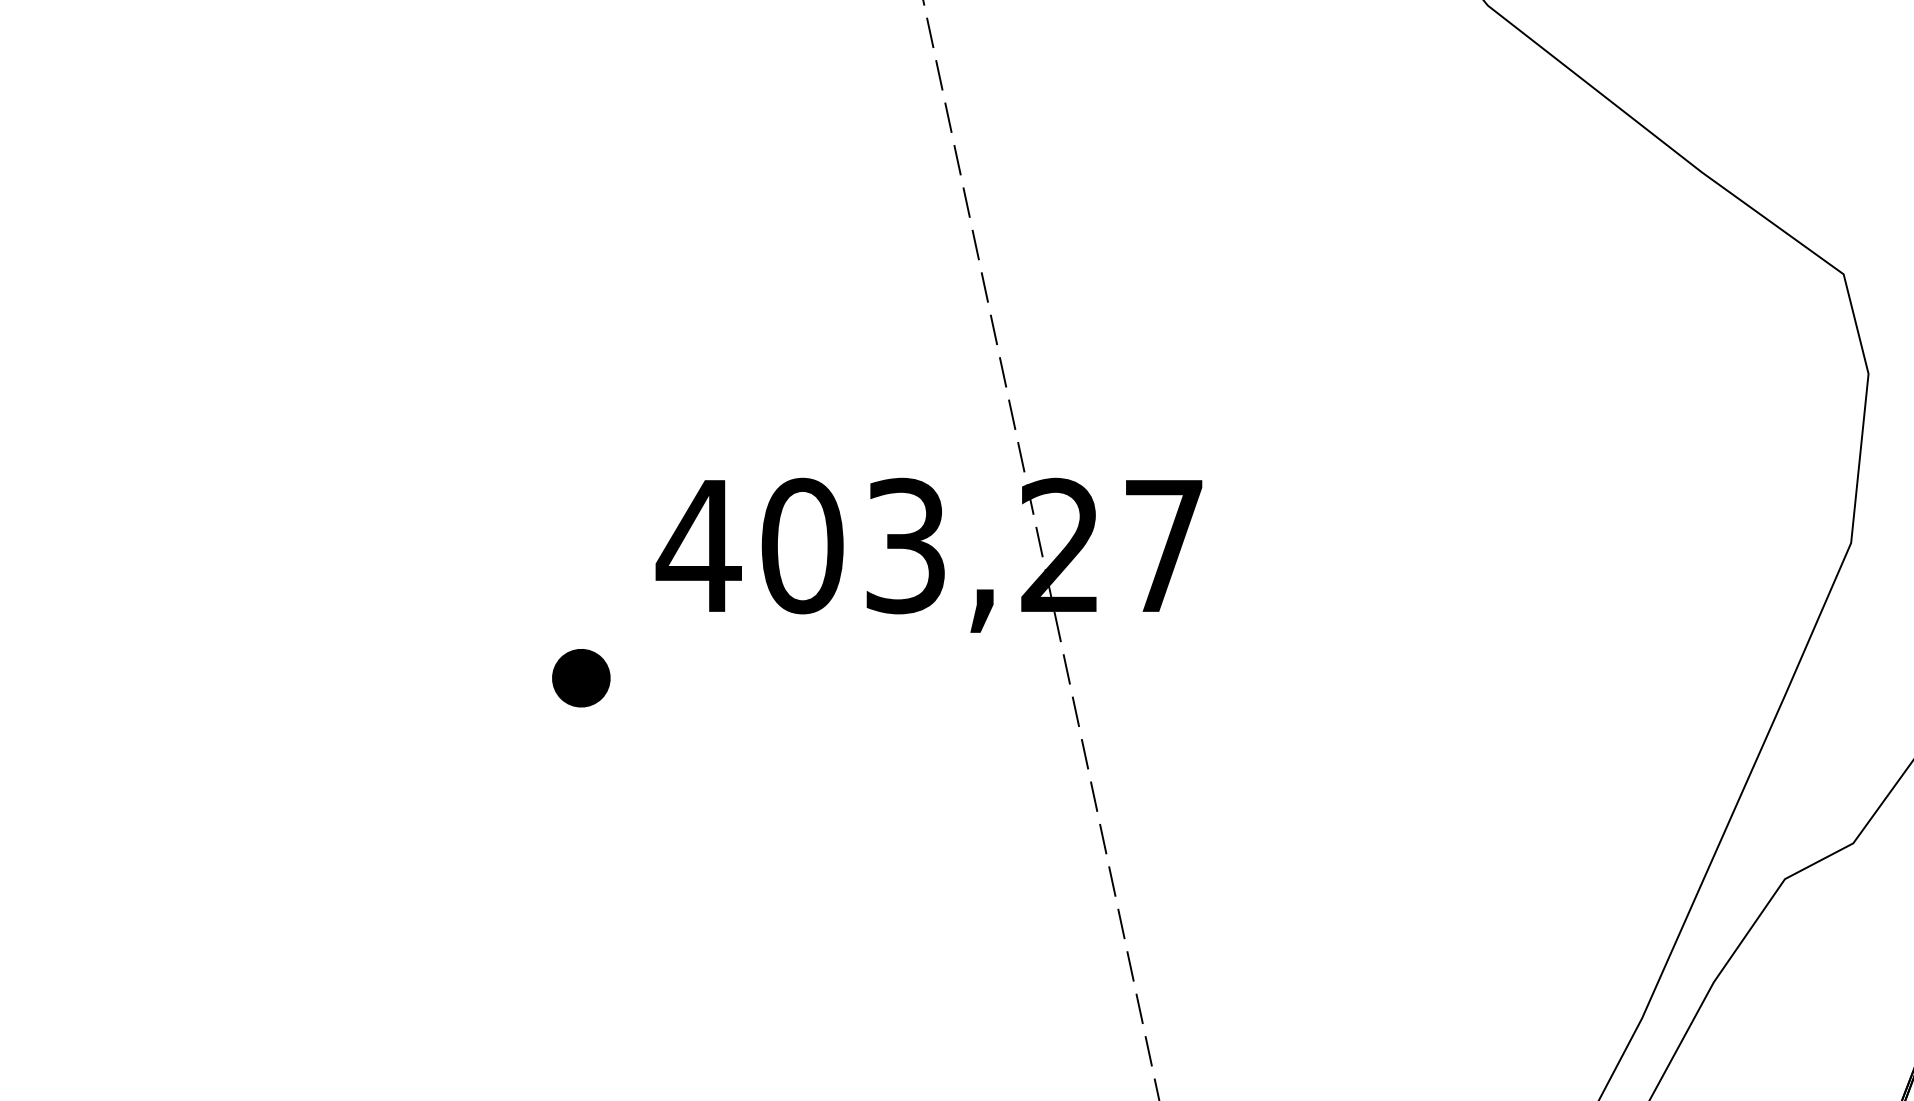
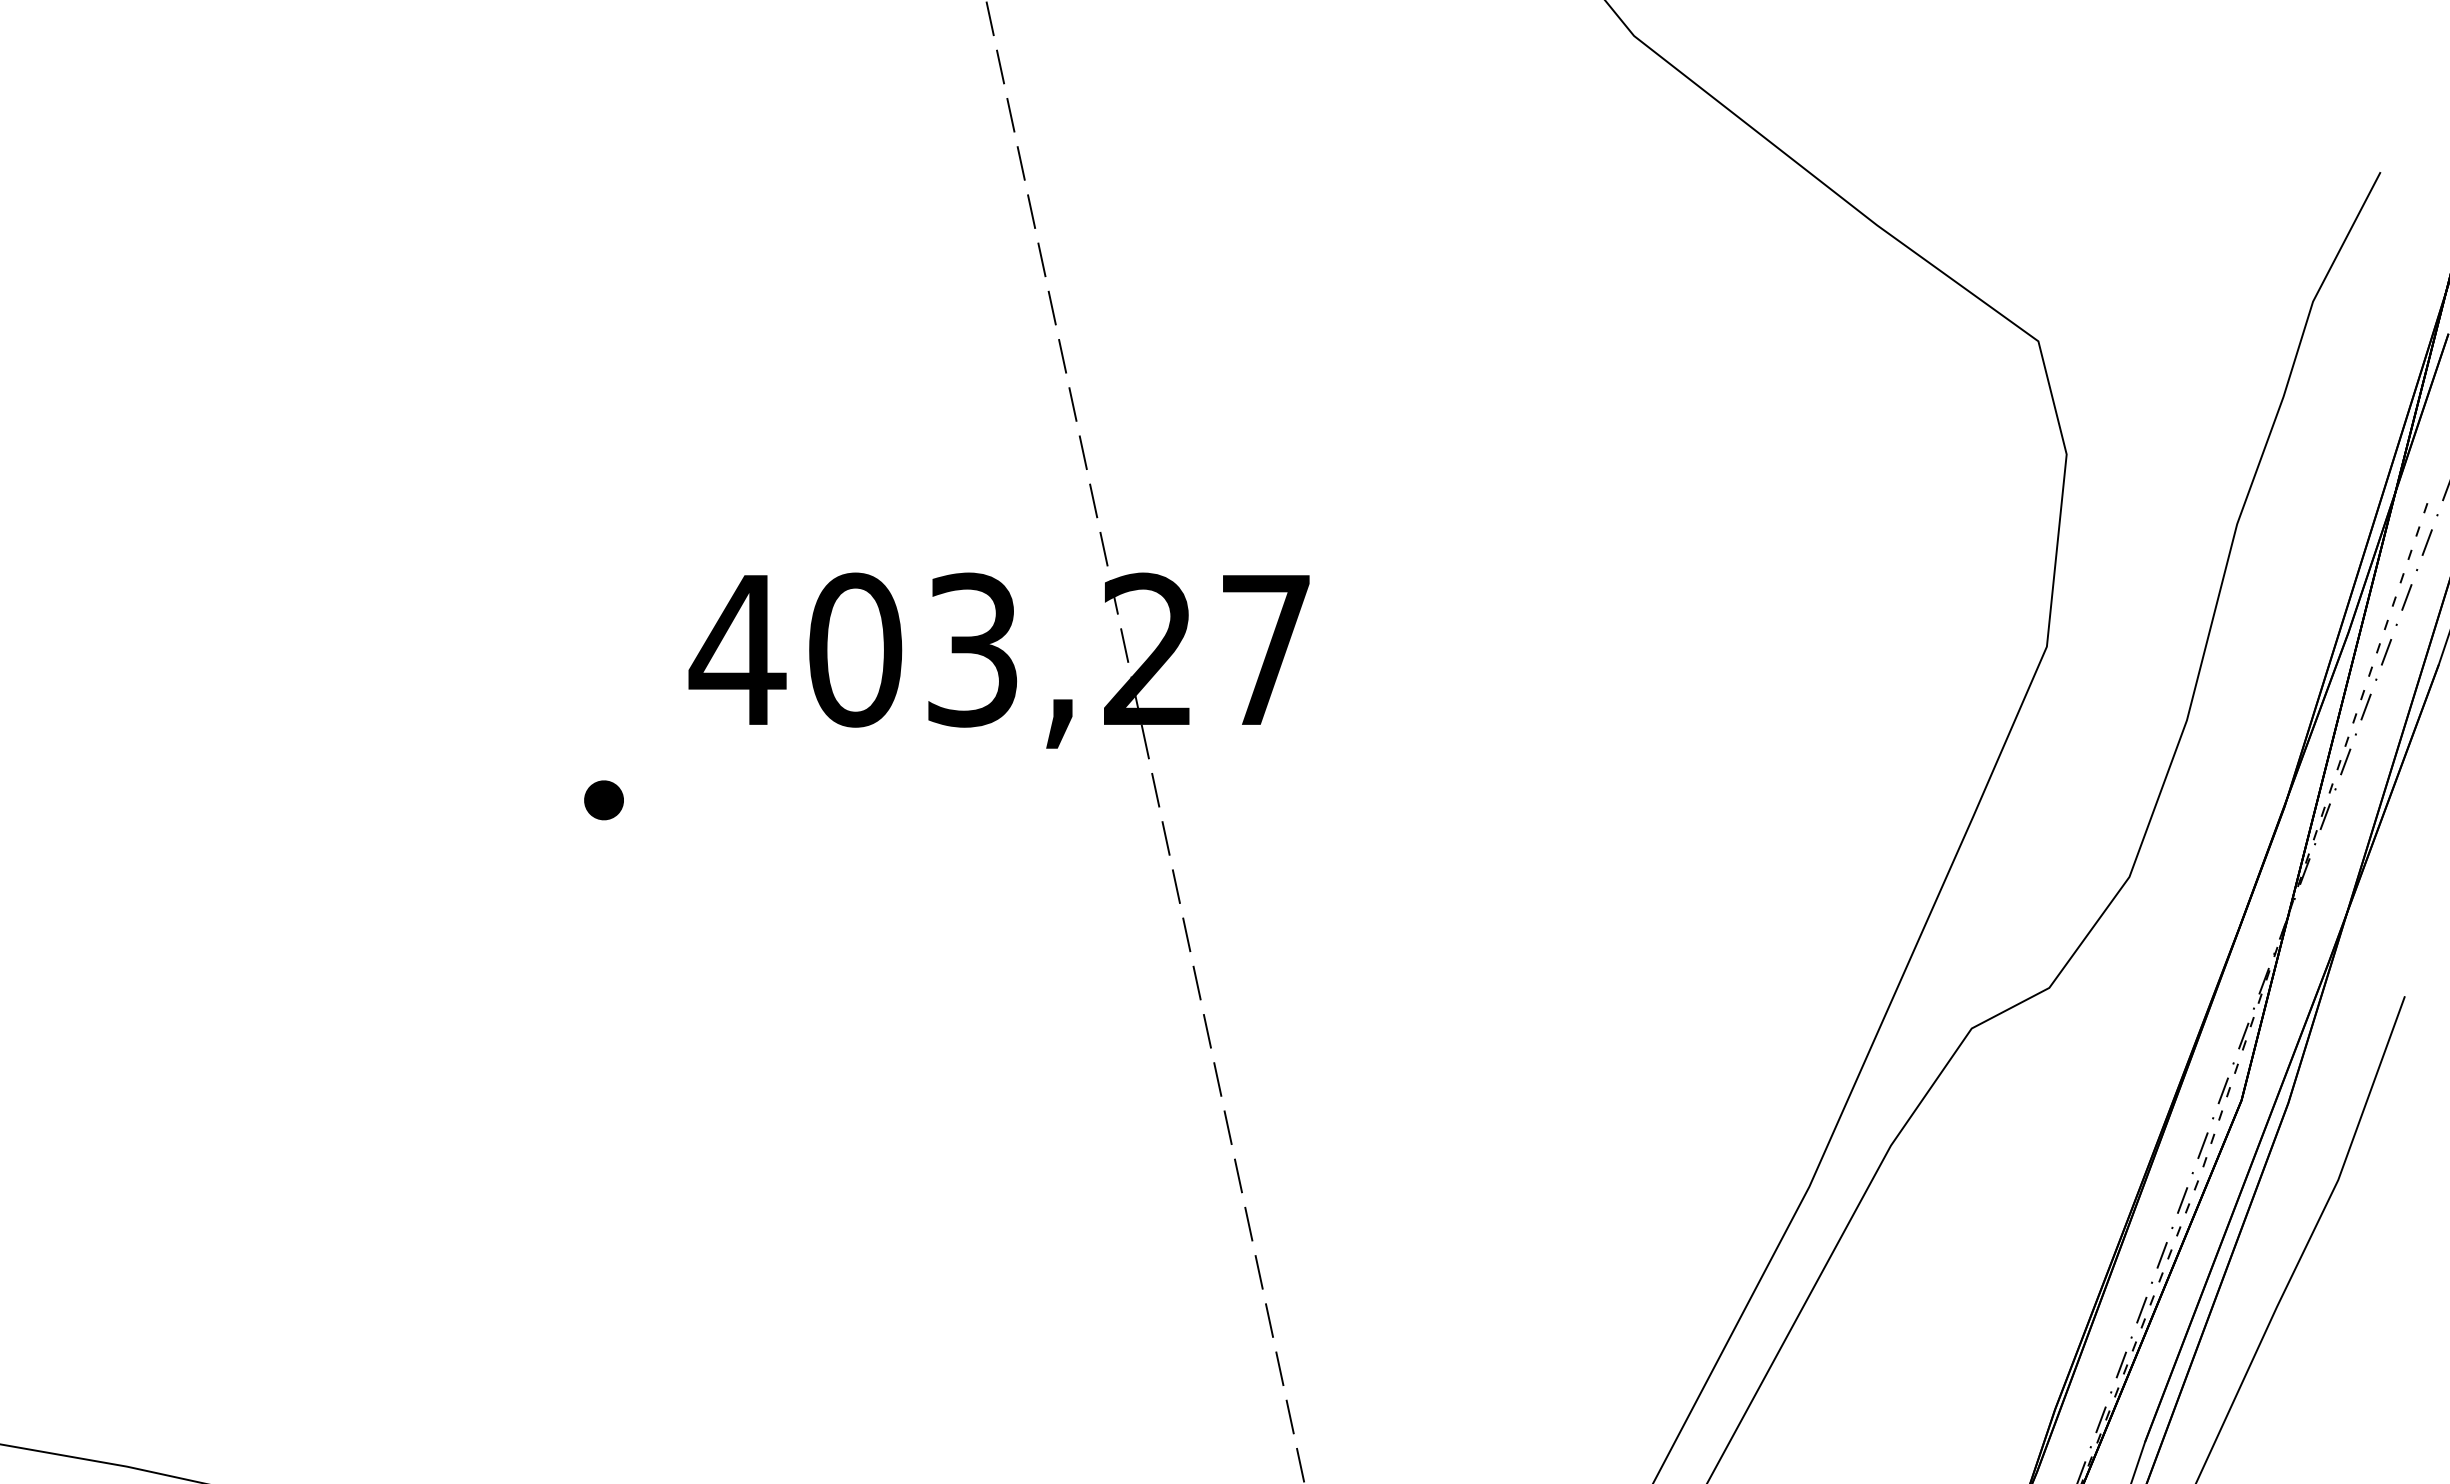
part: (580, 678) -> (603, 800), size x0.6

